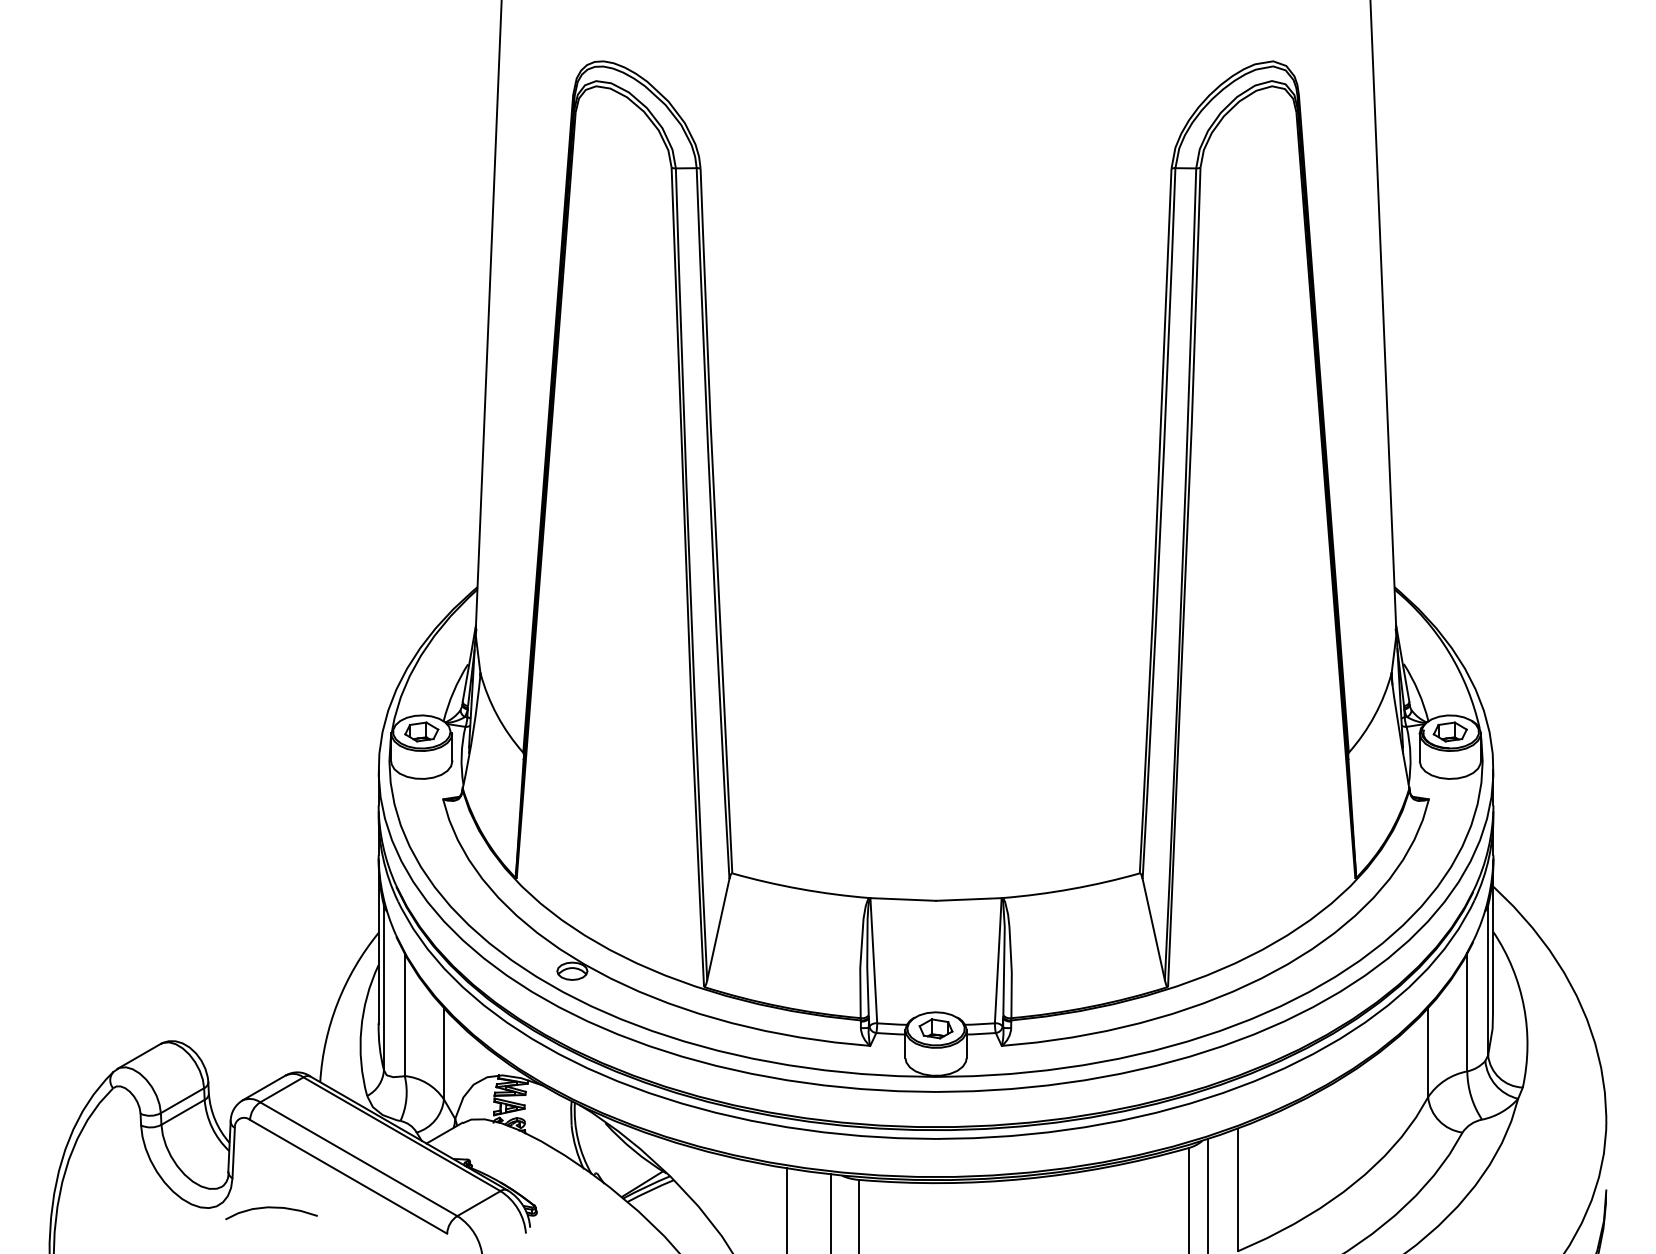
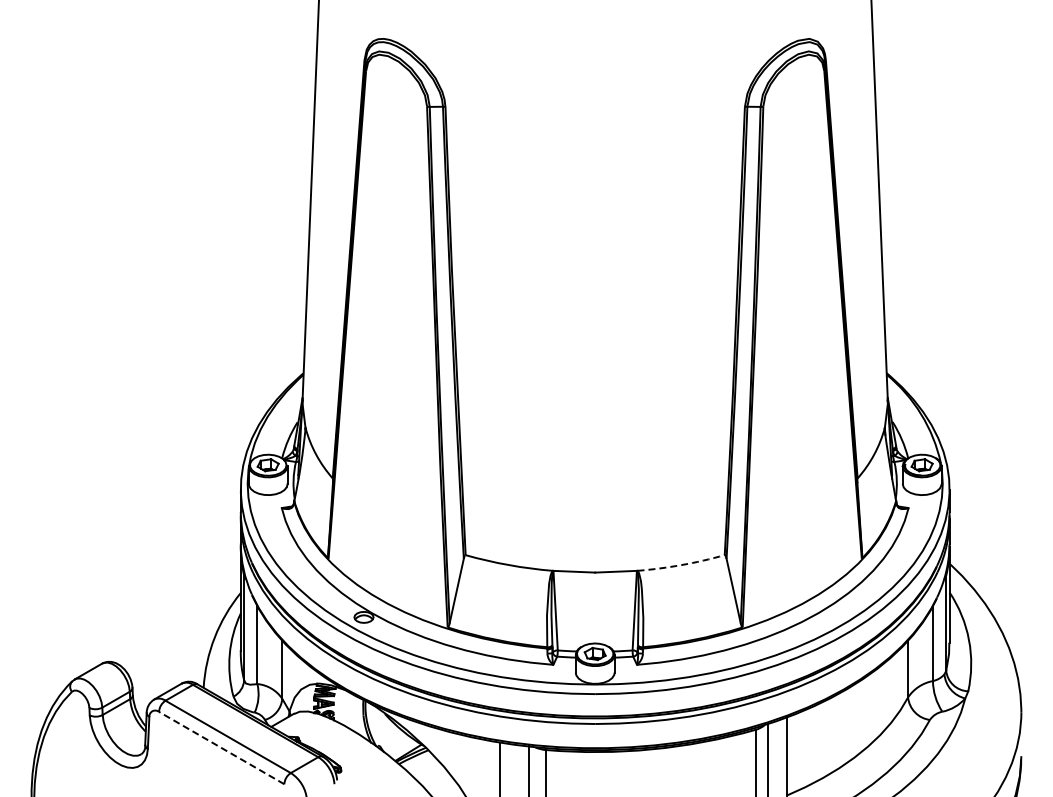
arc: (1071, 889) -> (681, 565), solid -> dashed
line: (348, 1175) -> (221, 747), solid -> dashed
curve: (271, 1208) -> (172, 768), removed

